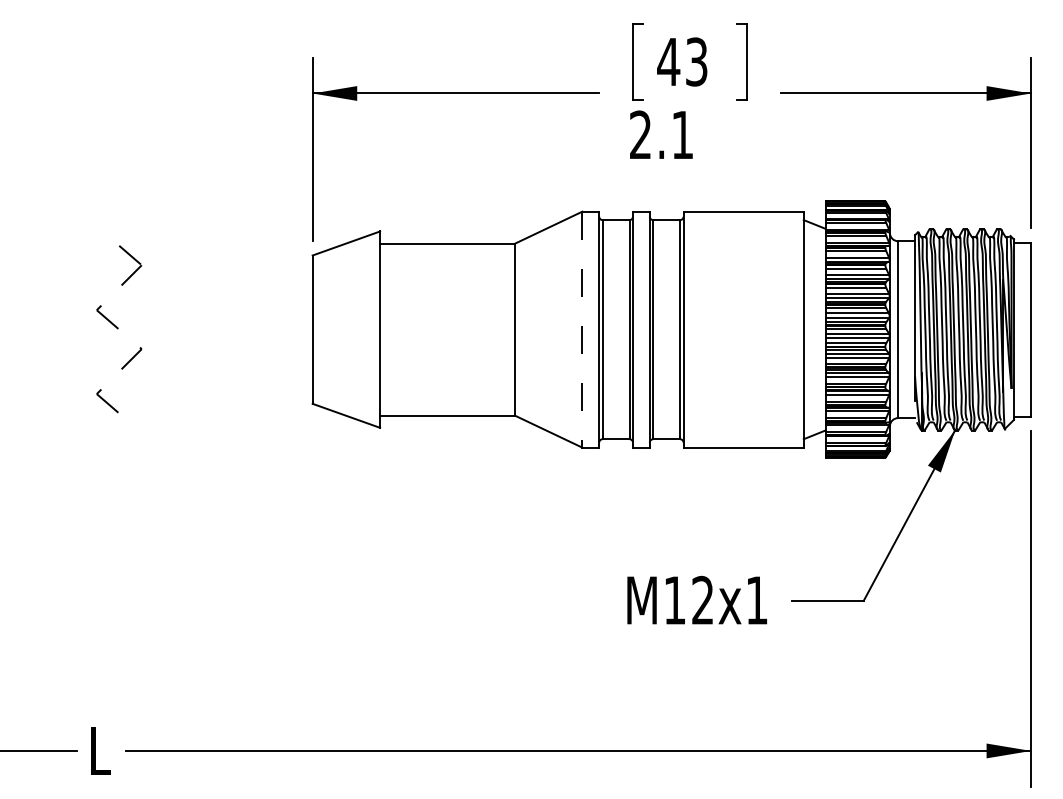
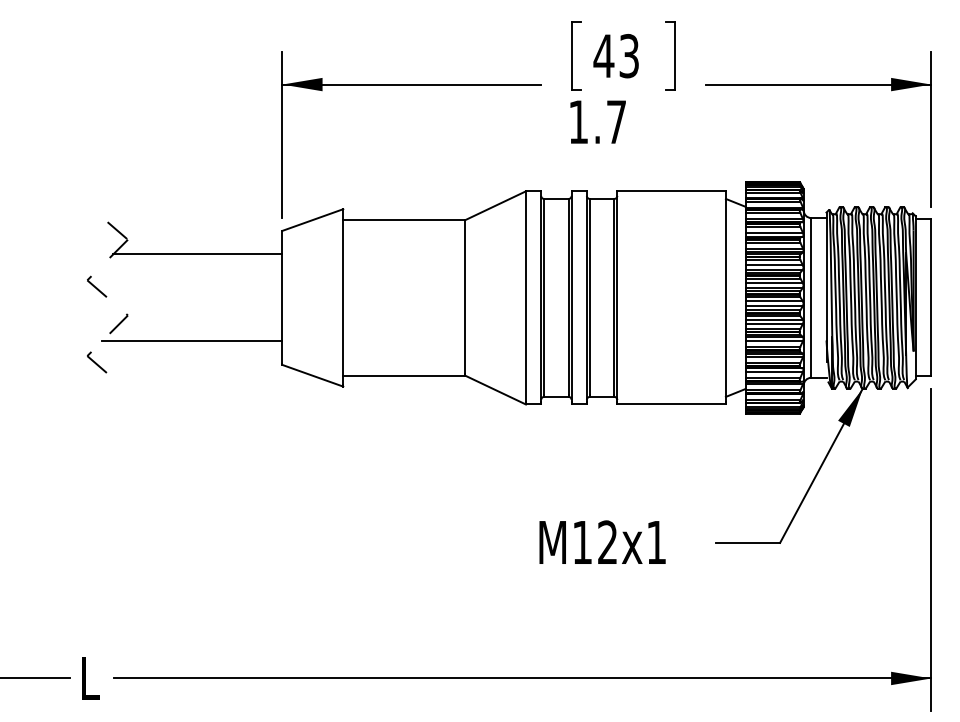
text: (661, 134) -> (597, 121), 2.1 -> 1.7
line: (218, 281) -> (197, 254), added
line: (582, 328) -> (526, 296), dashed -> solid
line: (212, 377) -> (191, 341), added
text: (696, 599) -> (601, 541), moved

